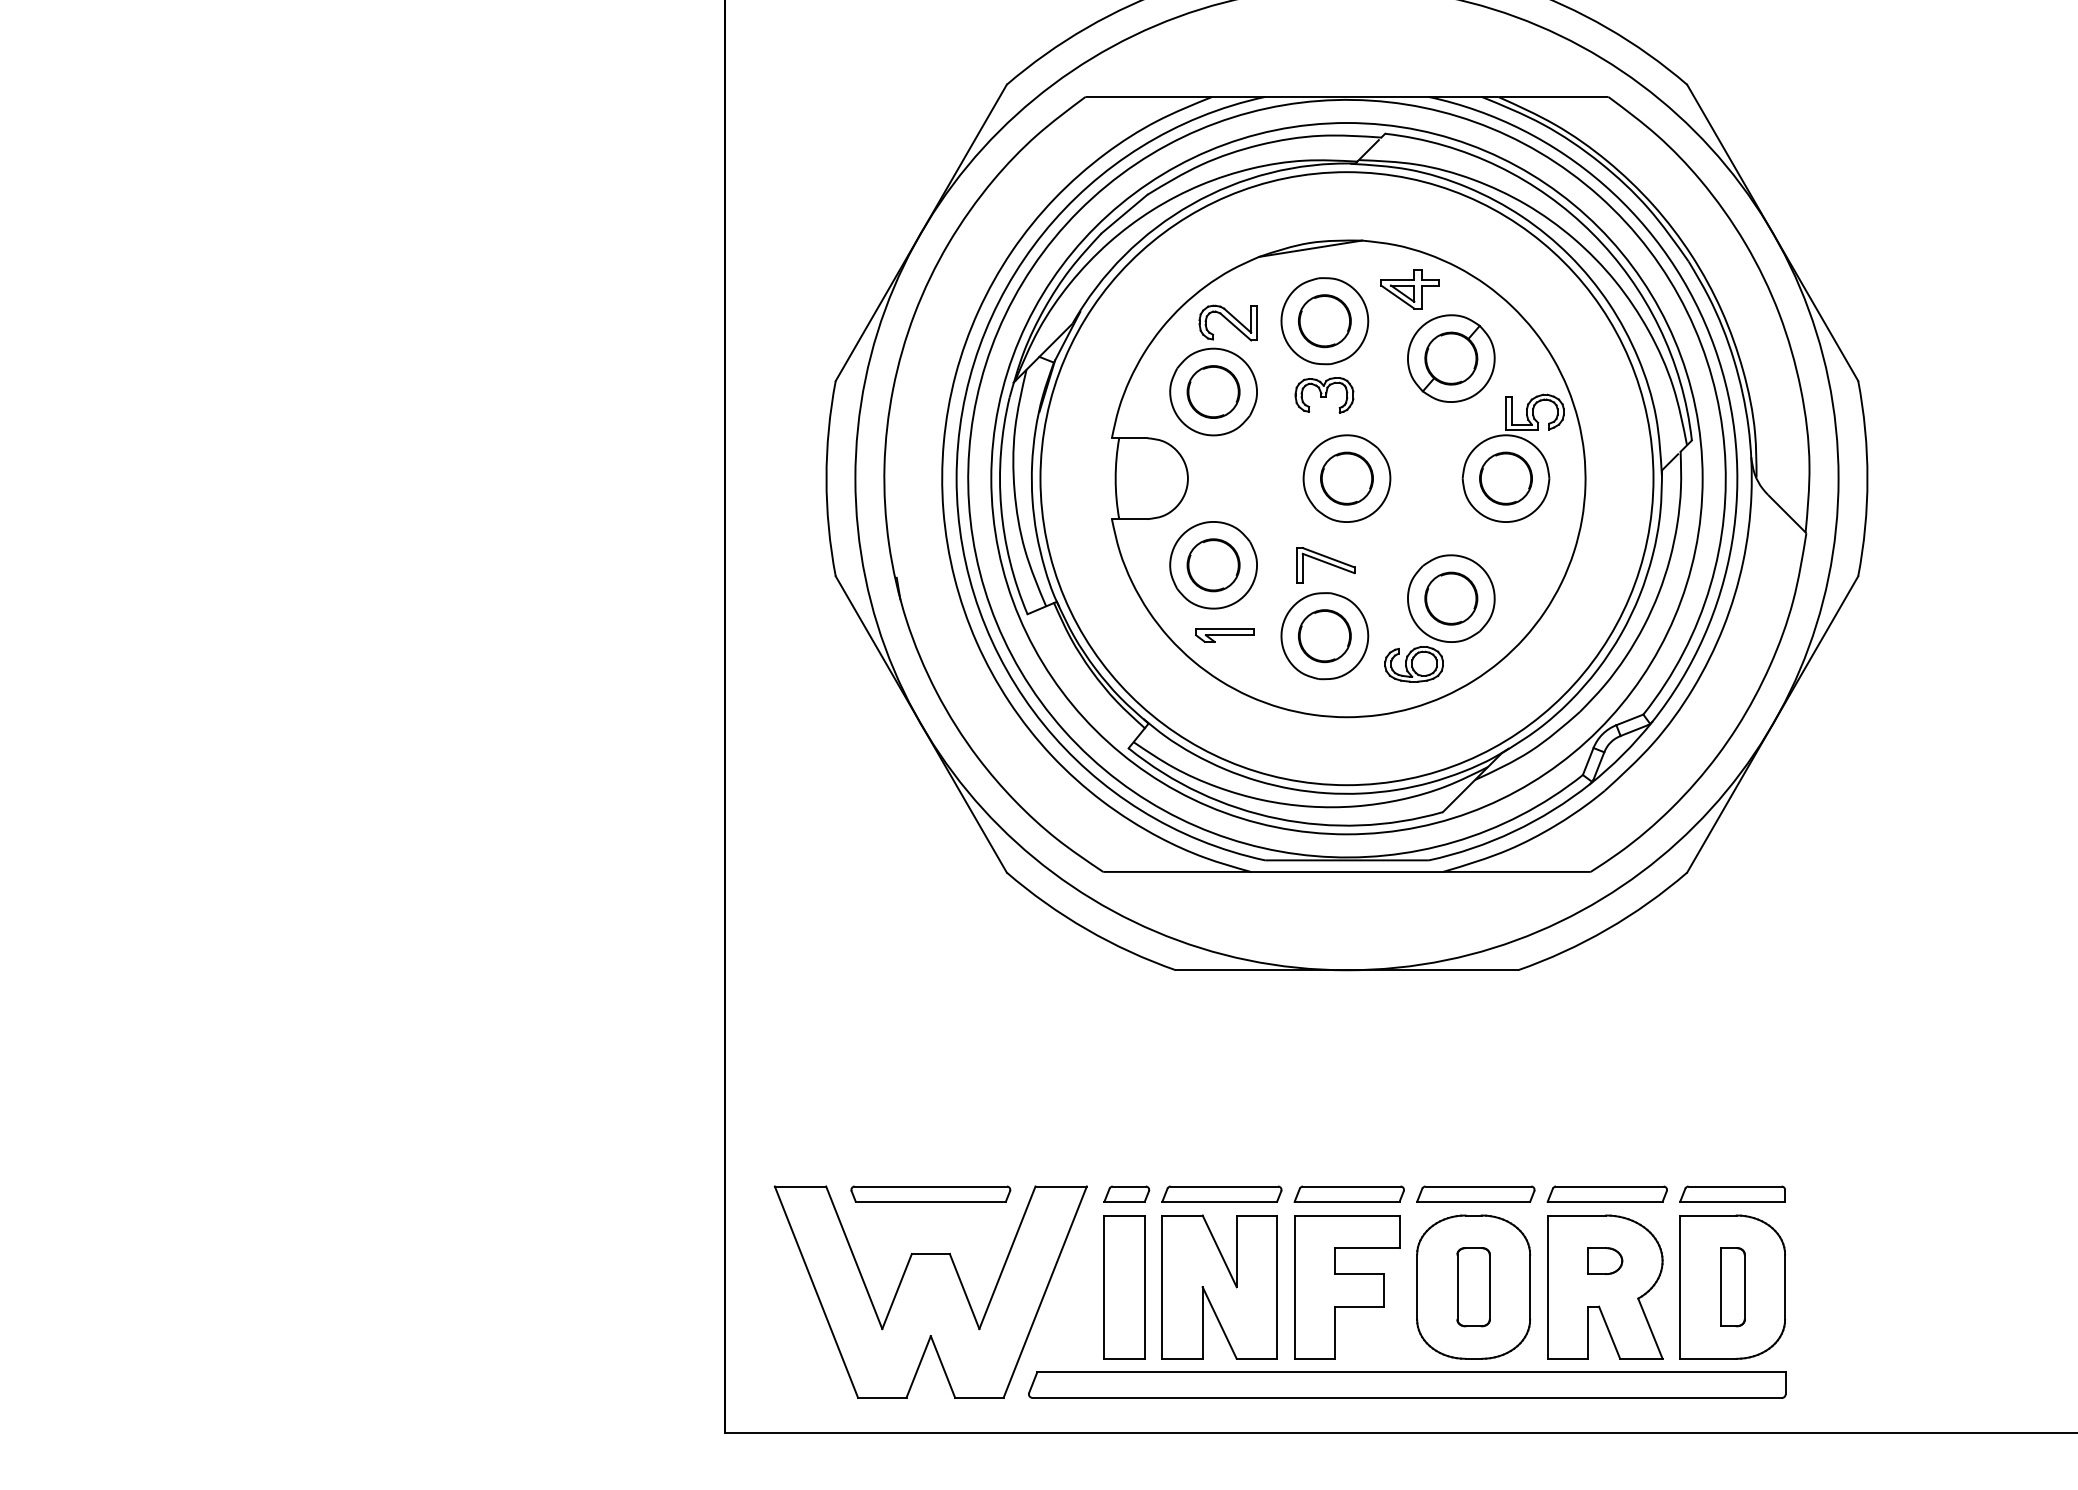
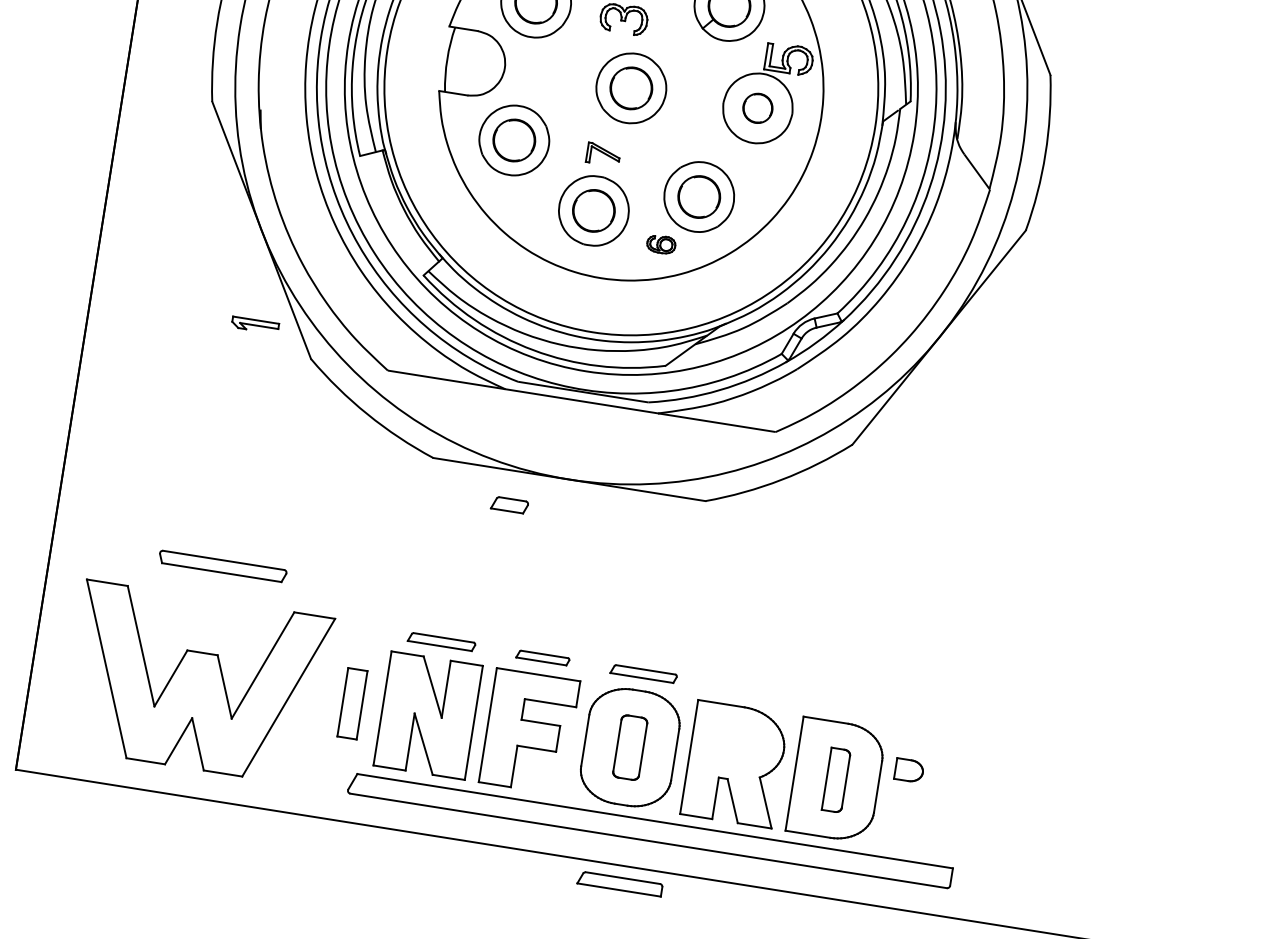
circle: (1505, 478) -> (757, 108), size x0.7
part: (1325, 565) -> (603, 154), size x0.7
part: (1224, 635) -> (254, 325), moved
part: (1413, 664) -> (660, 244), size x0.6
part: (930, 1193) -> (222, 565), moved
part: (1126, 1193) -> (509, 504), moved
part: (1221, 1193) -> (441, 641), size x0.7
part: (1348, 1193) -> (542, 657), size x0.6
part: (1475, 1193) -> (643, 673), size x0.7
part: (1606, 1193) -> (747, 689), removed
part: (1732, 1193) -> (620, 883), moved
part: (1605, 1260) -> (909, 770), moved
part: (1124, 1287) -> (352, 703), size x0.6
part: (1407, 1384) -> (650, 830), moved

